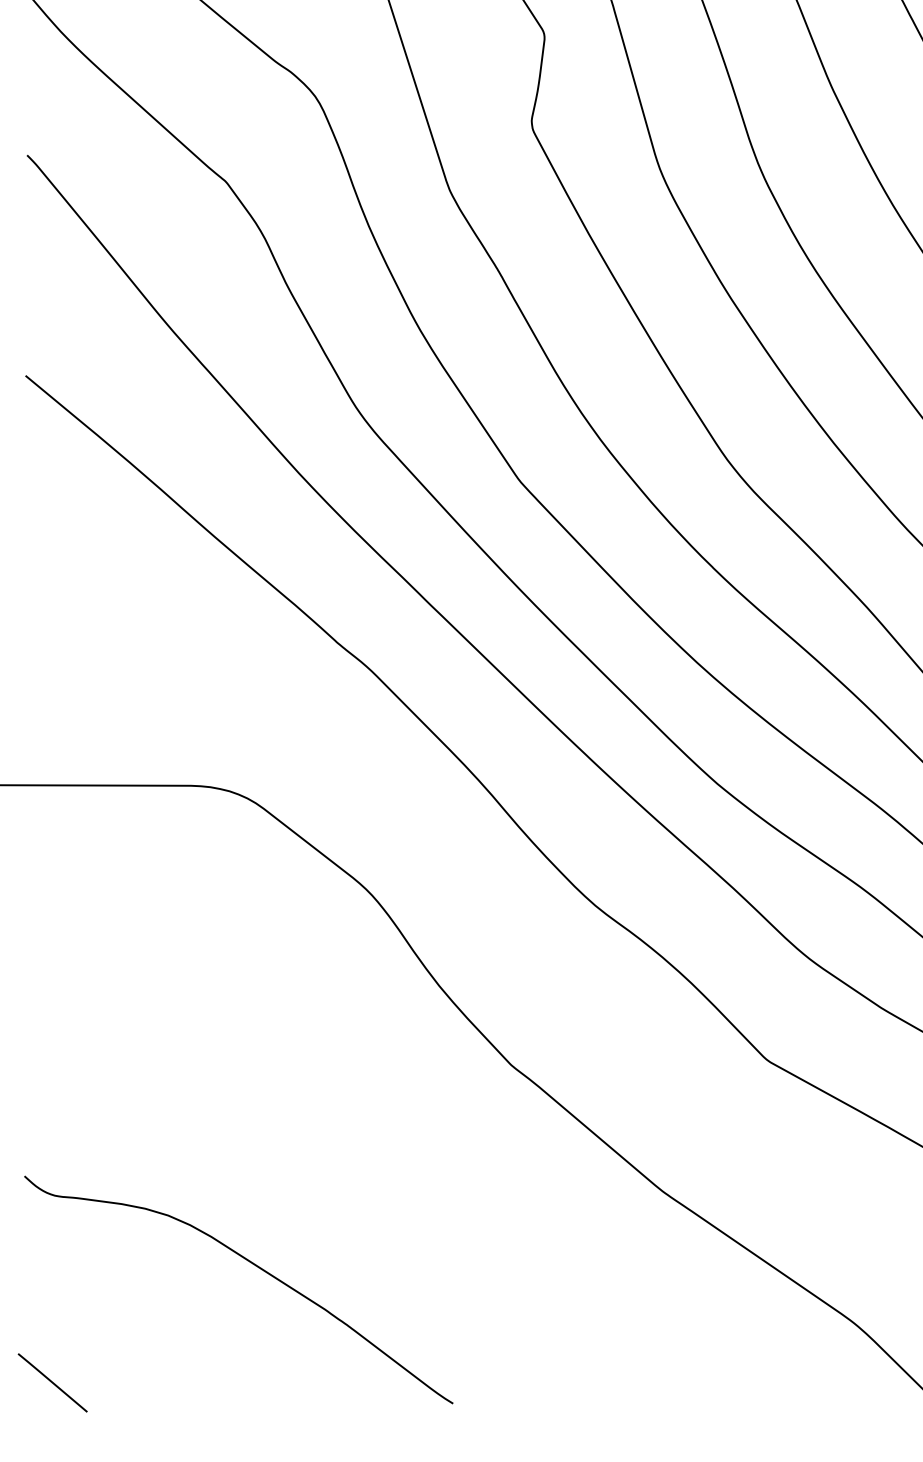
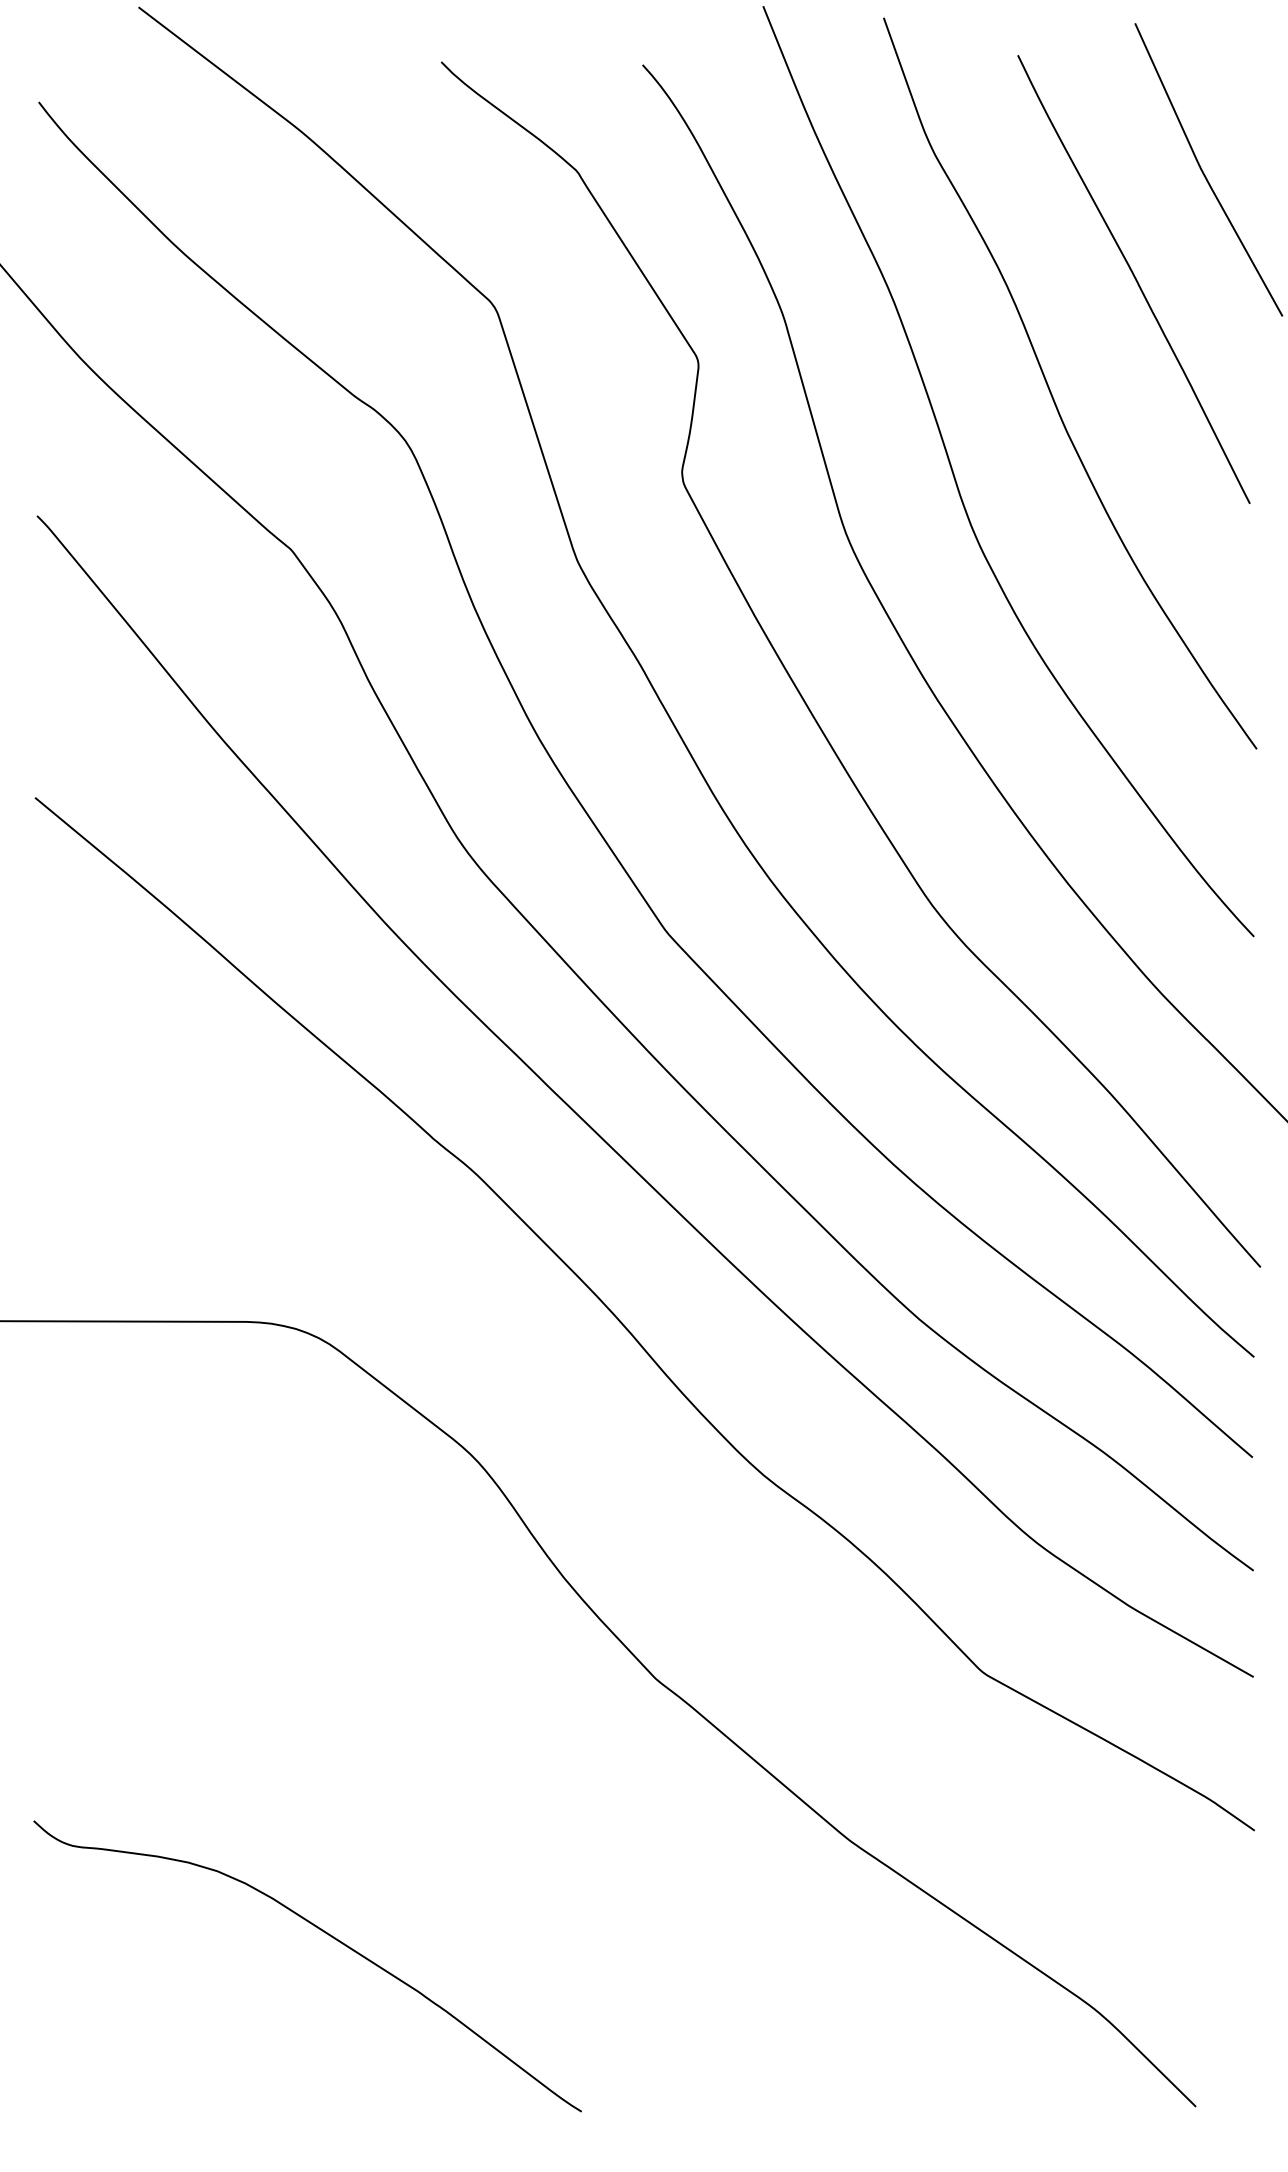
line: (52, 1382) -> (69, 2084), removed

